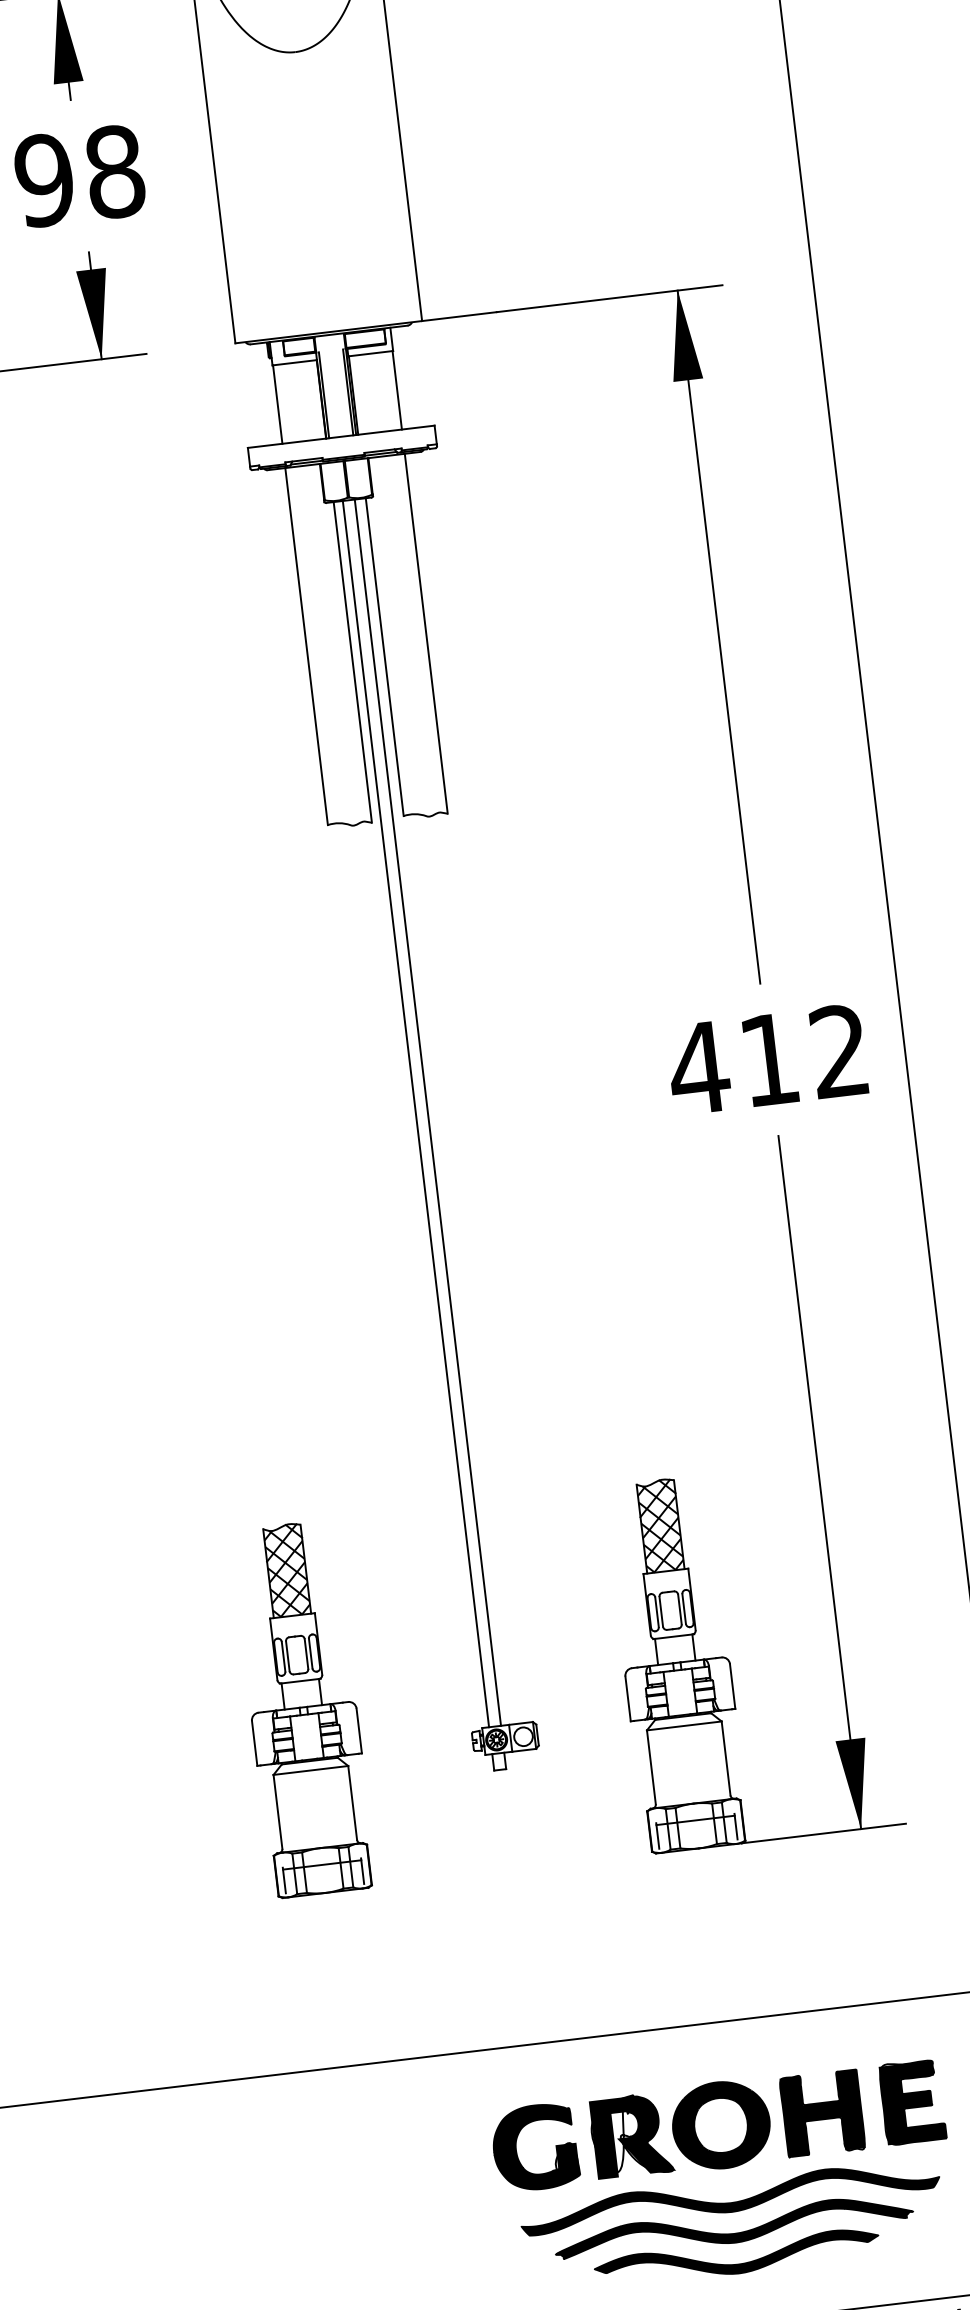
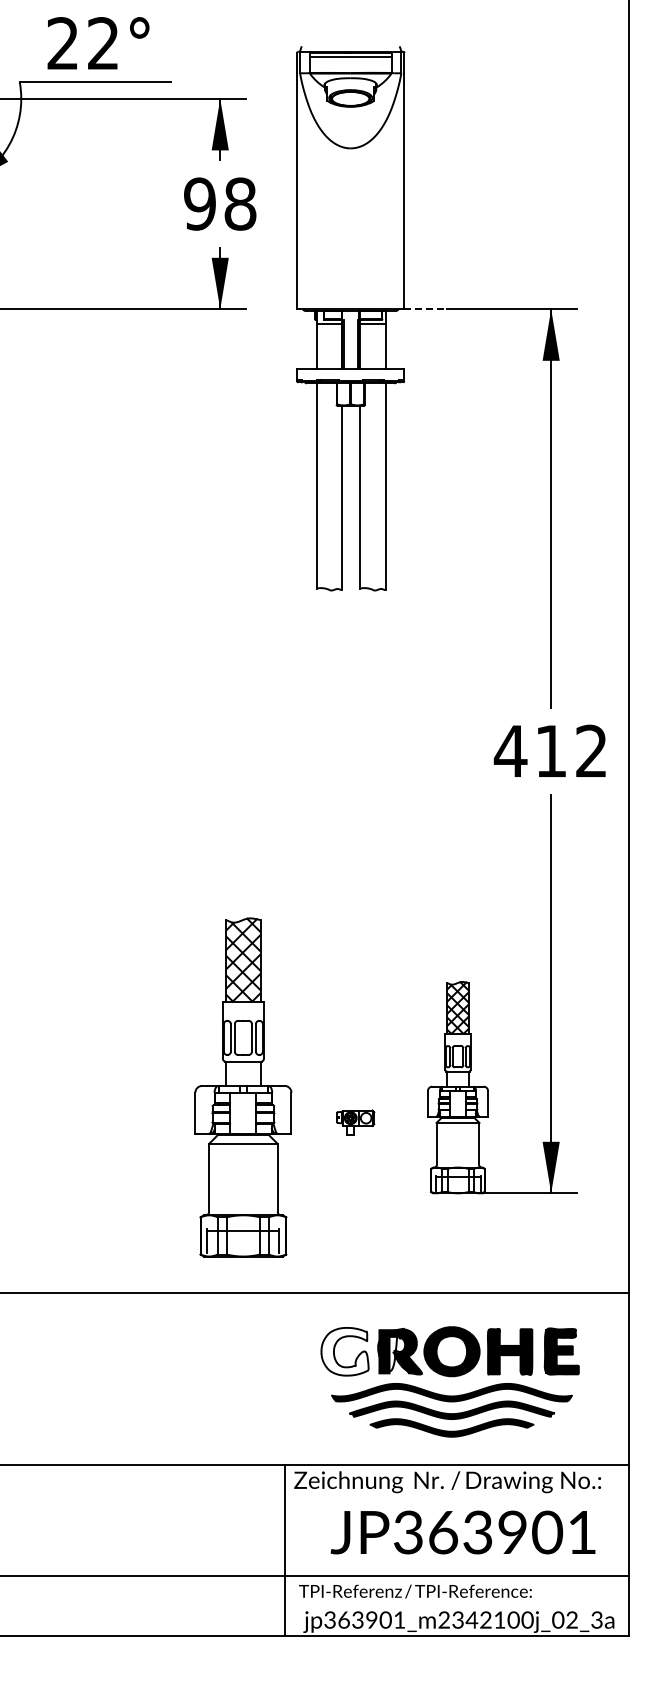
line: (460, 316) -> (426, 309), solid -> dashed
line: (428, 1111) -> (354, 757), removed
line: (416, 1112) -> (347, 757), removed
part: (303, 1708) -> (243, 1087), size x1.6
fill: (534, 2147) -> (344, 1351), removed

